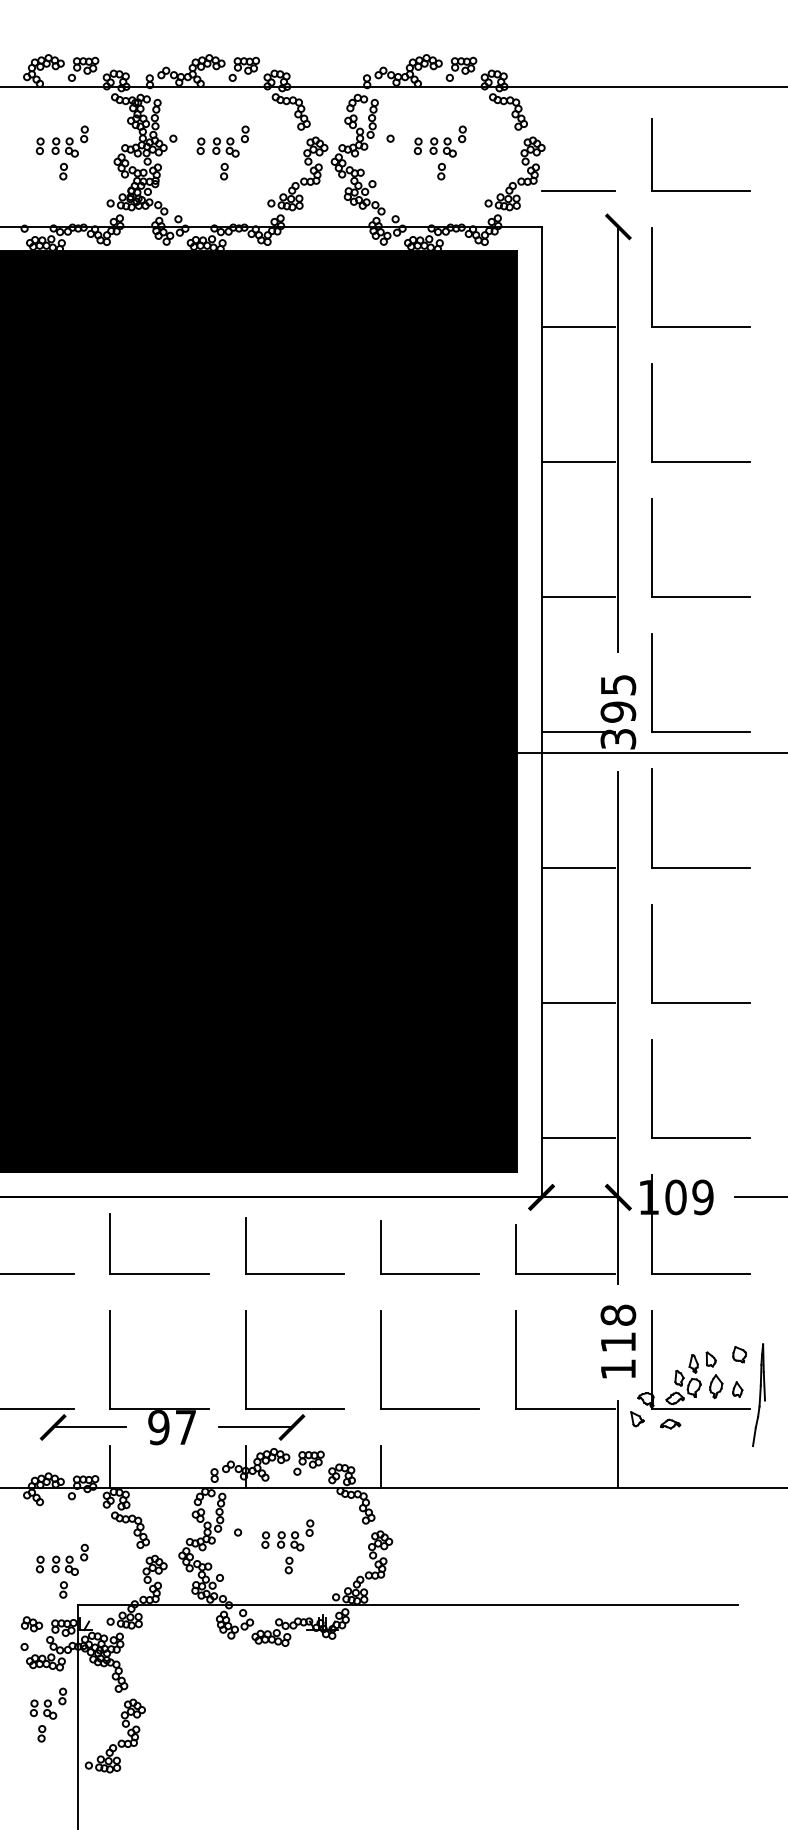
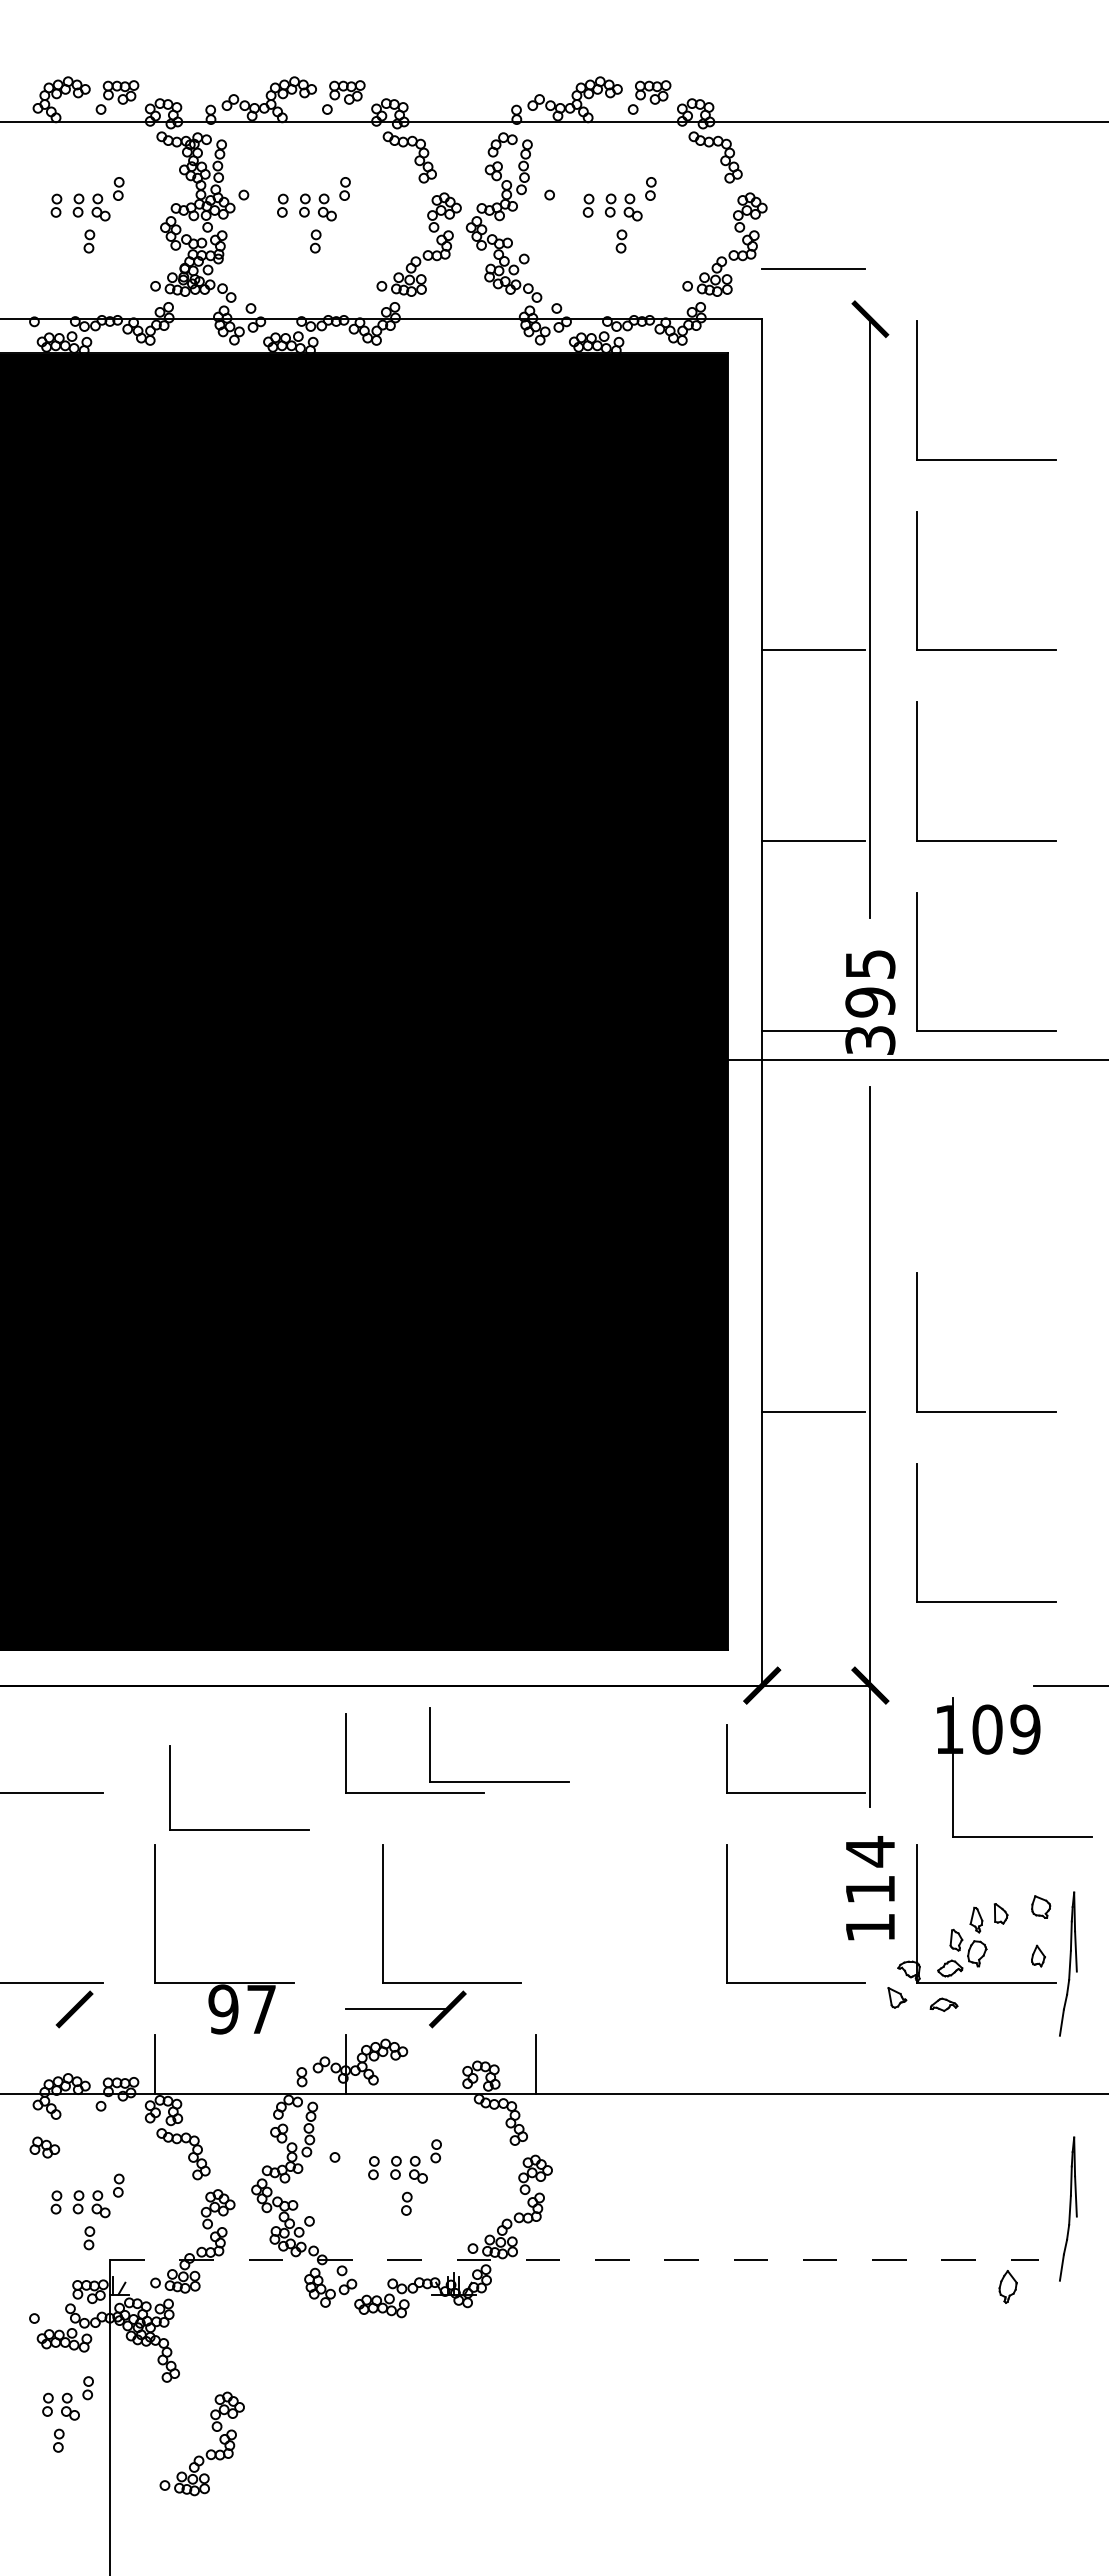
part: (700, 190) -> (986, 268), removed
line: (577, 326) -> (813, 459), removed
part: (651, 818) -> (917, 1152), removed
line: (577, 867) -> (813, 1221), removed
line: (577, 1138) -> (813, 1602), removed
part: (697, 1215) -> (1017, 1754), moved
part: (159, 1273) -> (239, 1829), moved
part: (430, 1273) -> (499, 1781), moved
text: (618, 1315) -> (870, 1851), 118 -> 114
part: (381, 1359) -> (536, 1913), removed
part: (715, 1386) -> (1007, 2286), moved
part: (281, 1408) -> (433, 1982), moved
line: (89, 1427) -> (125, 2009), removed
line: (618, 1443) -> (870, 2032), removed
part: (308, 1462) -> (434, 2059), removed
part: (759, 1568) -> (1068, 2208), added
line: (408, 1605) -> (575, 2259), solid -> dashed
part: (31, 1624) -> (44, 2147), moved
part: (119, 1740) -> (207, 2450), moved

